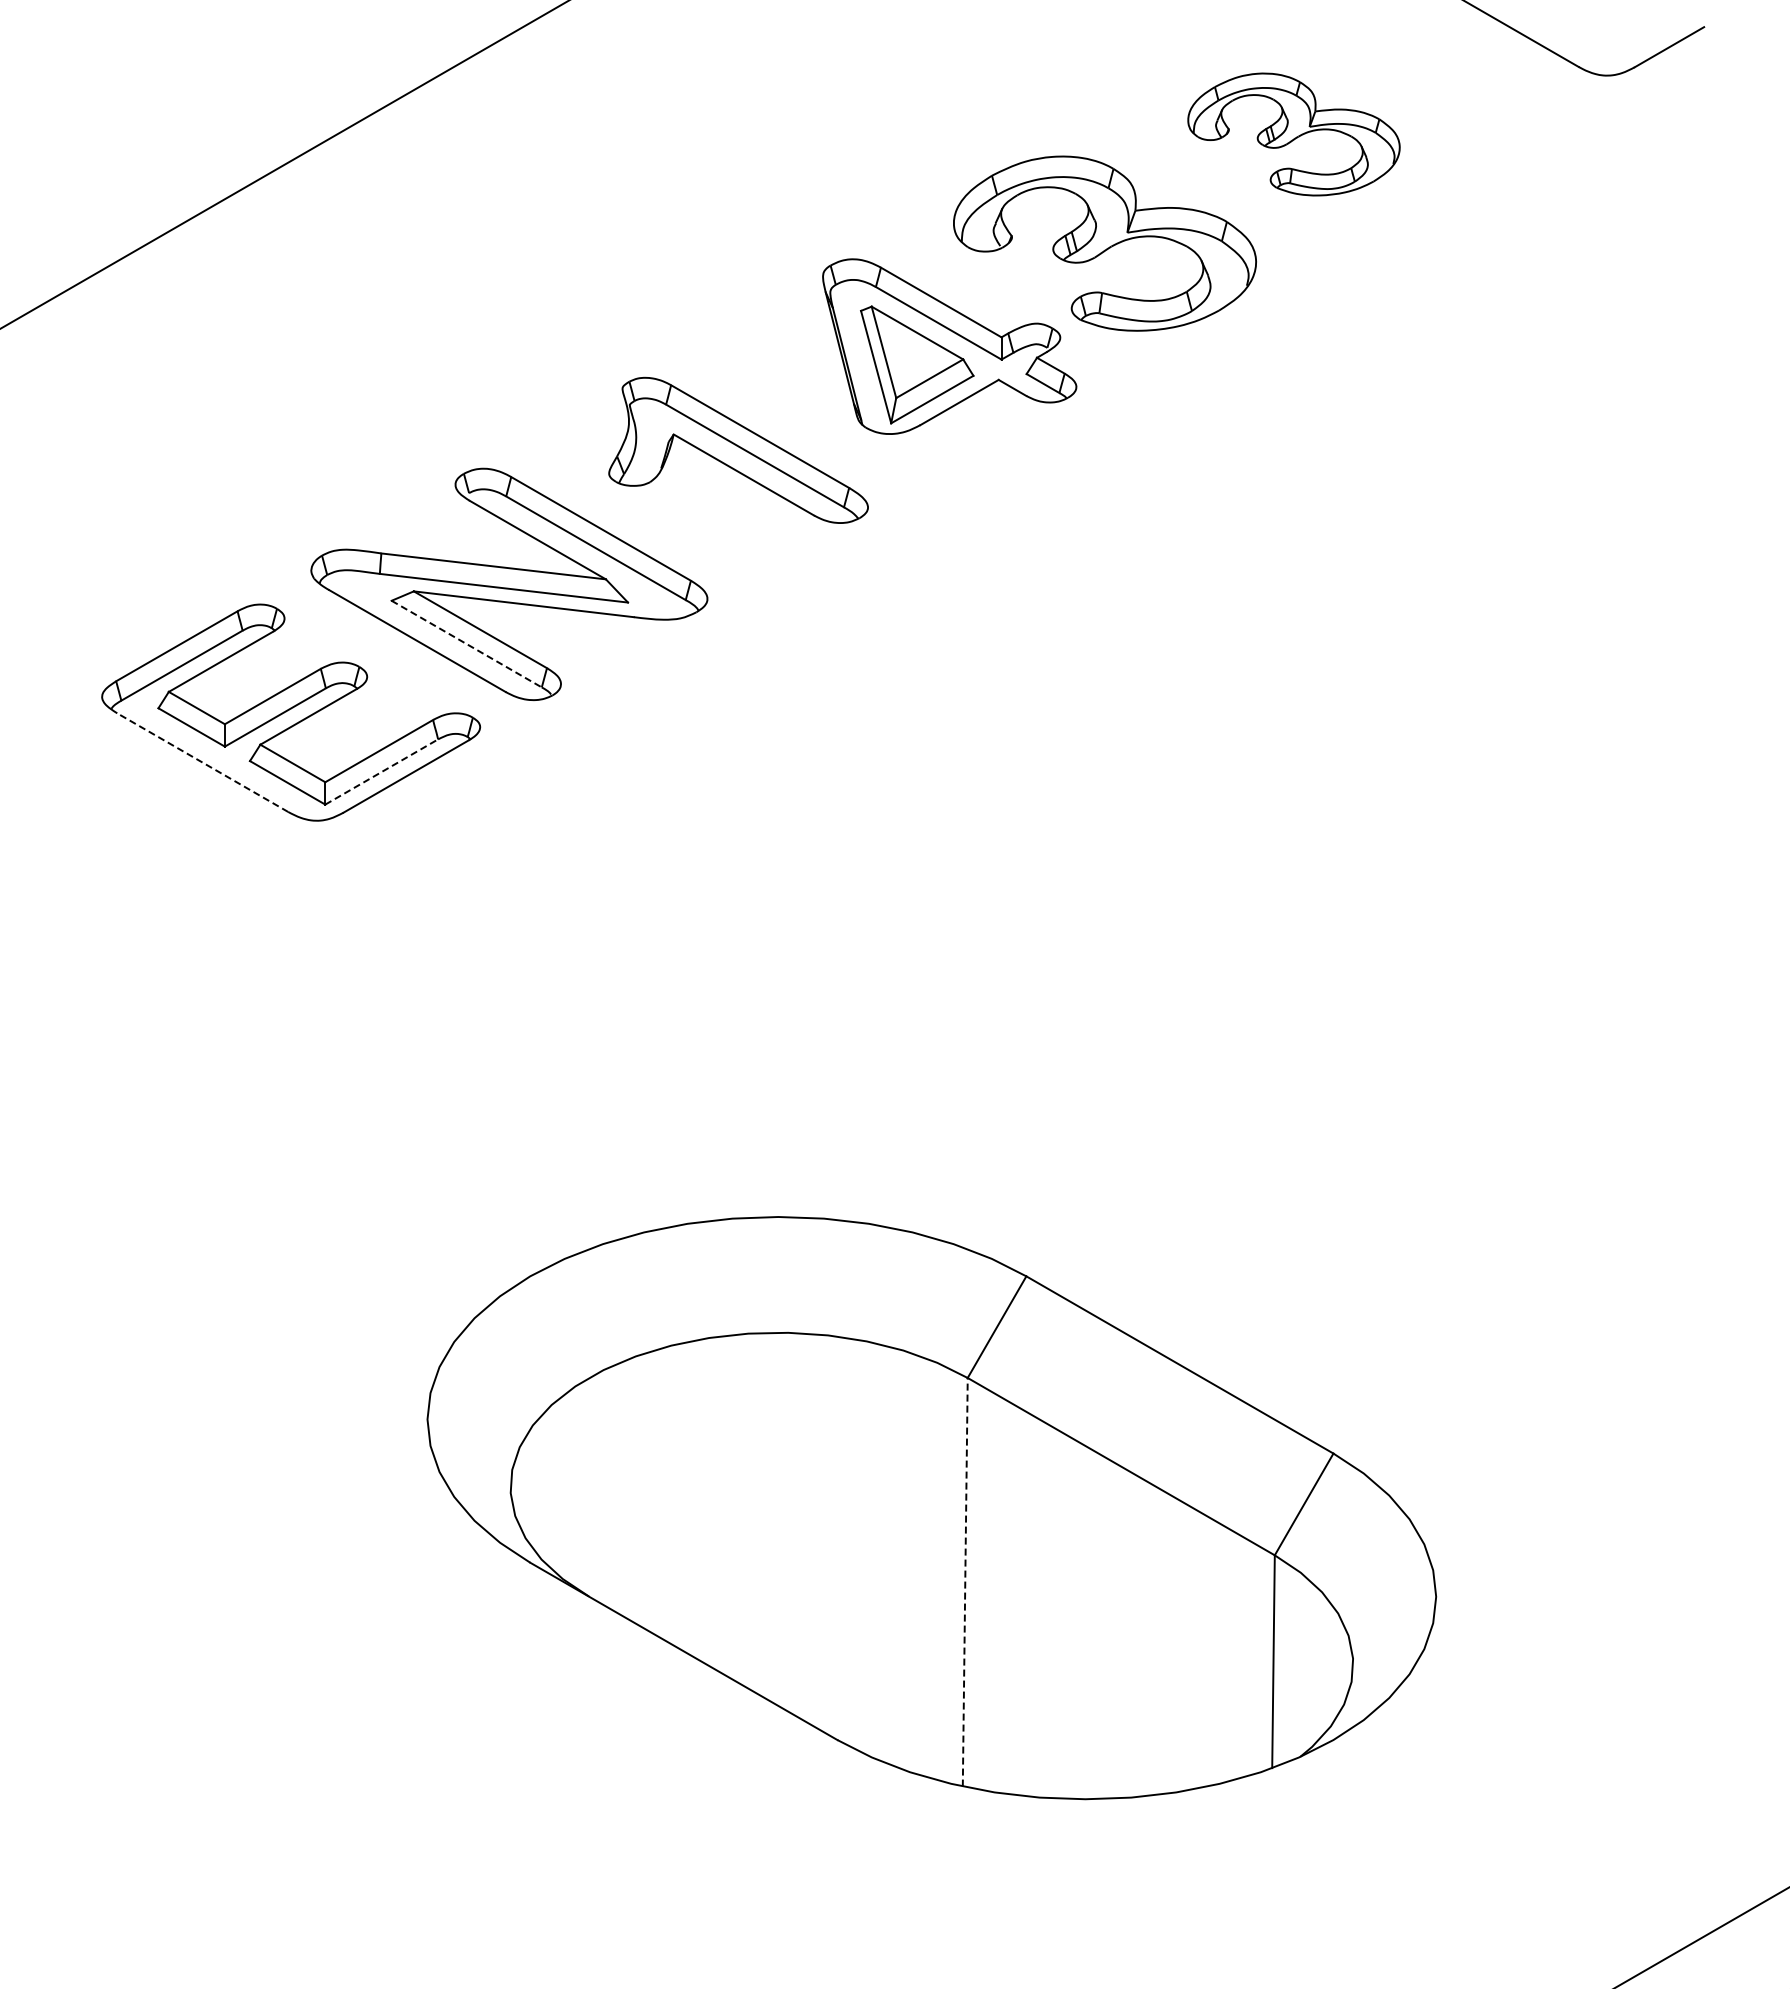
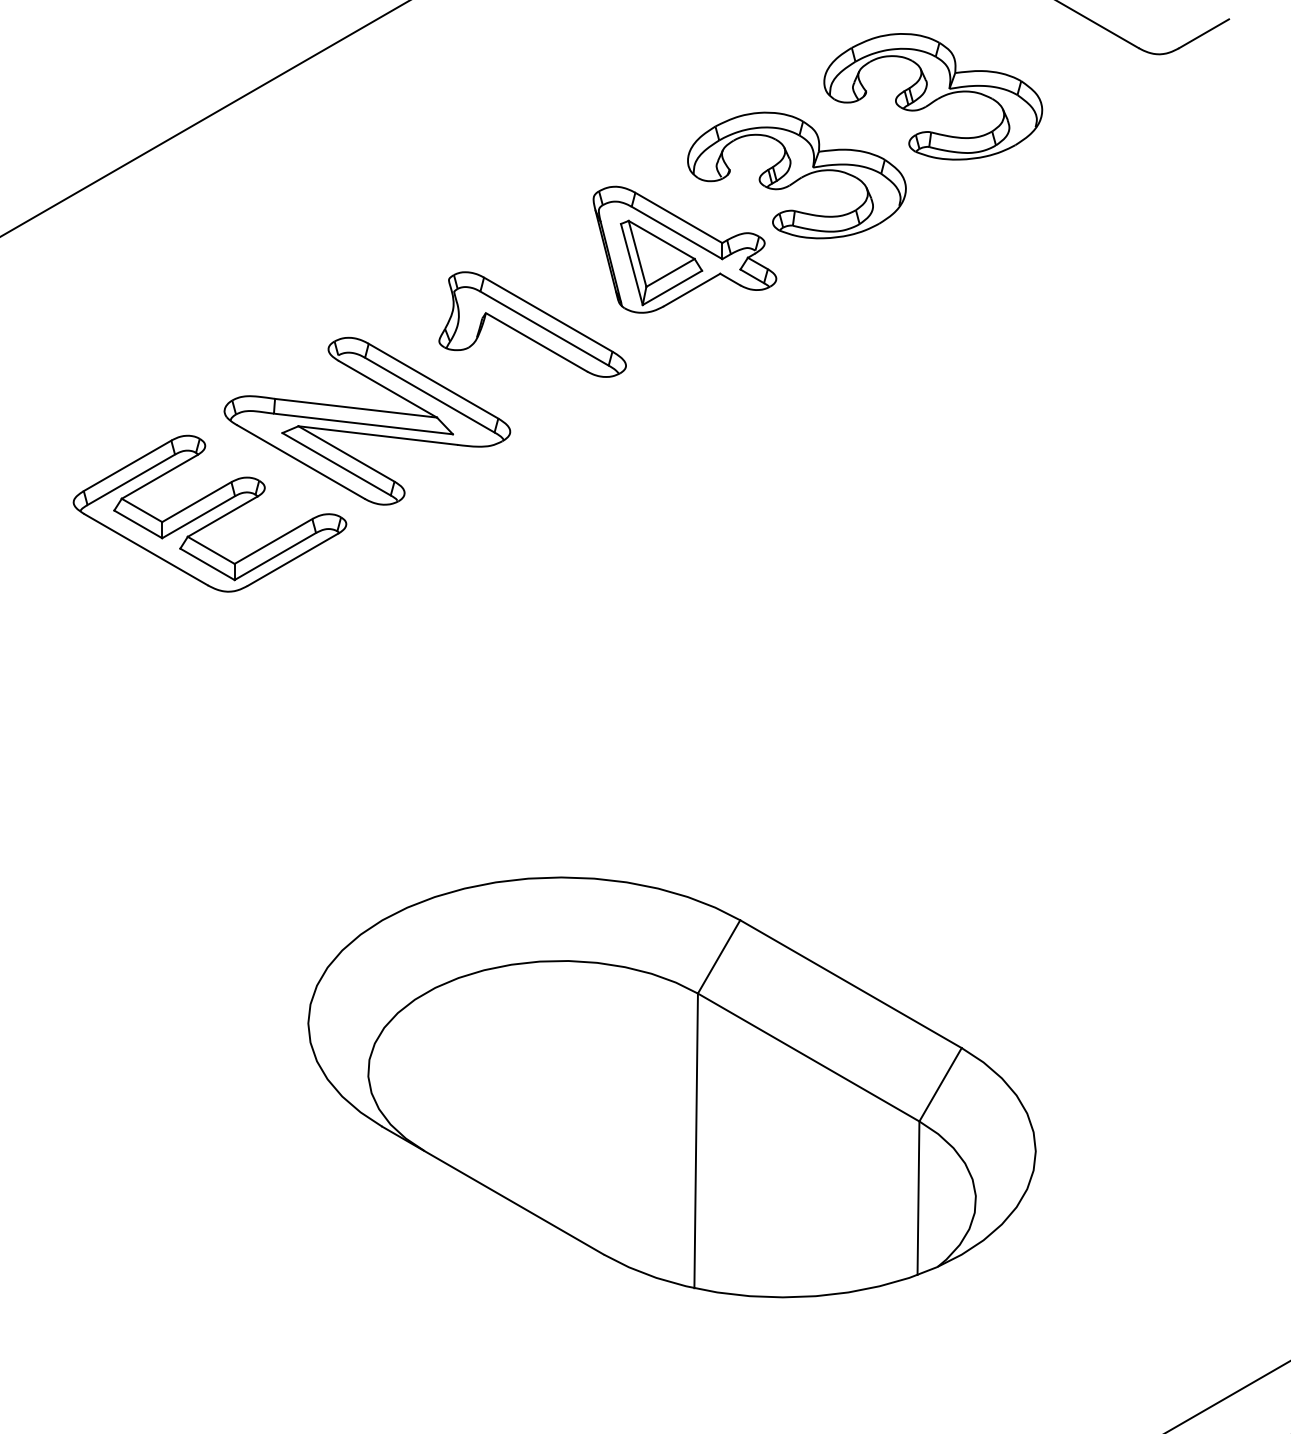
part: (1293, 134) -> (932, 96), size x1.43
line: (466, 644) -> (336, 464), dashed -> solid
line: (202, 762) -> (146, 549), dashed -> solid
line: (382, 771) -> (275, 556), dashed -> solid
line: (965, 1581) -> (696, 1140), dashed -> solid

